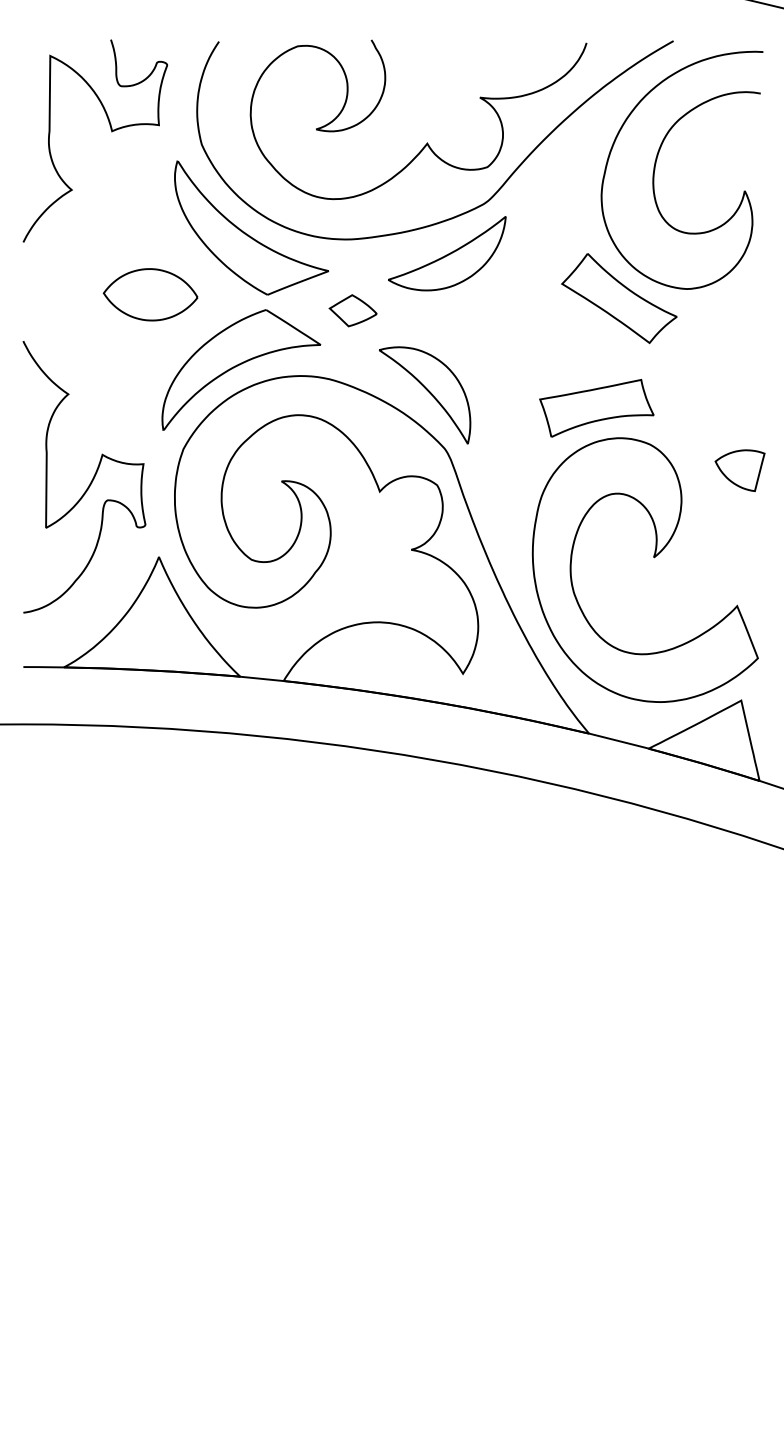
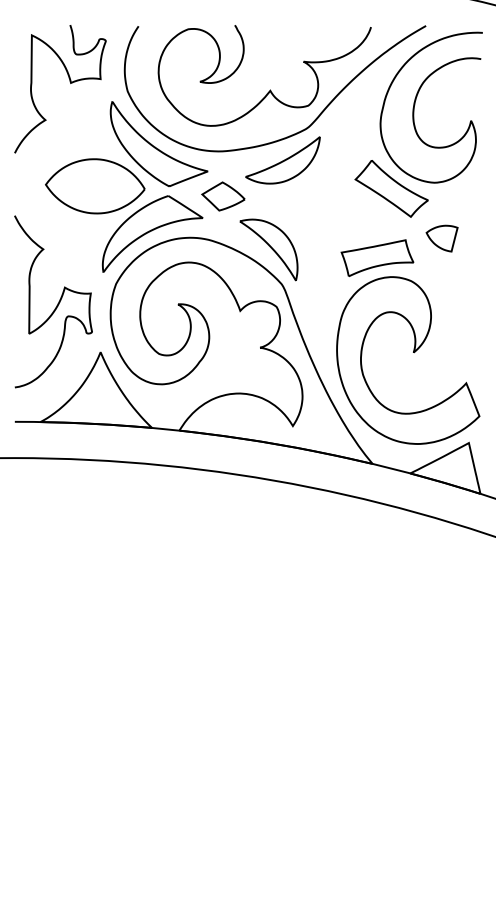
part: (150, 294) -> (95, 186), size x1.67
part: (353, 310) -> (223, 196), size x1.43
part: (739, 470) -> (441, 238), moved

